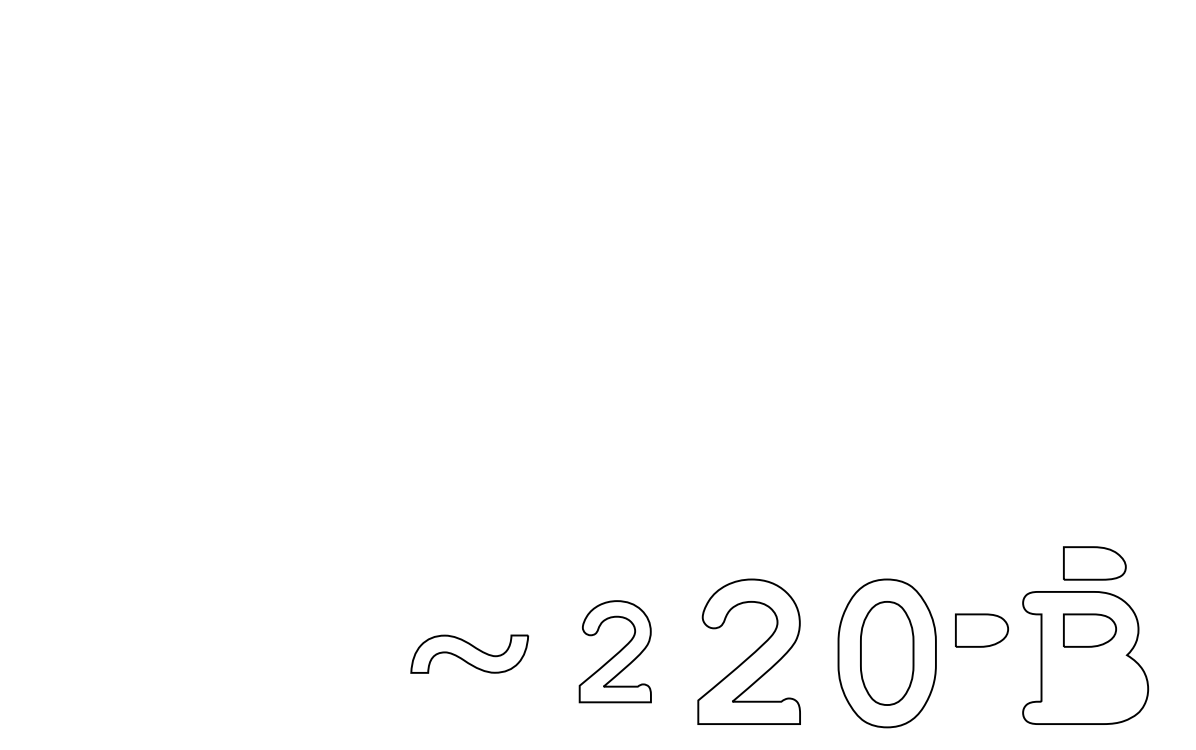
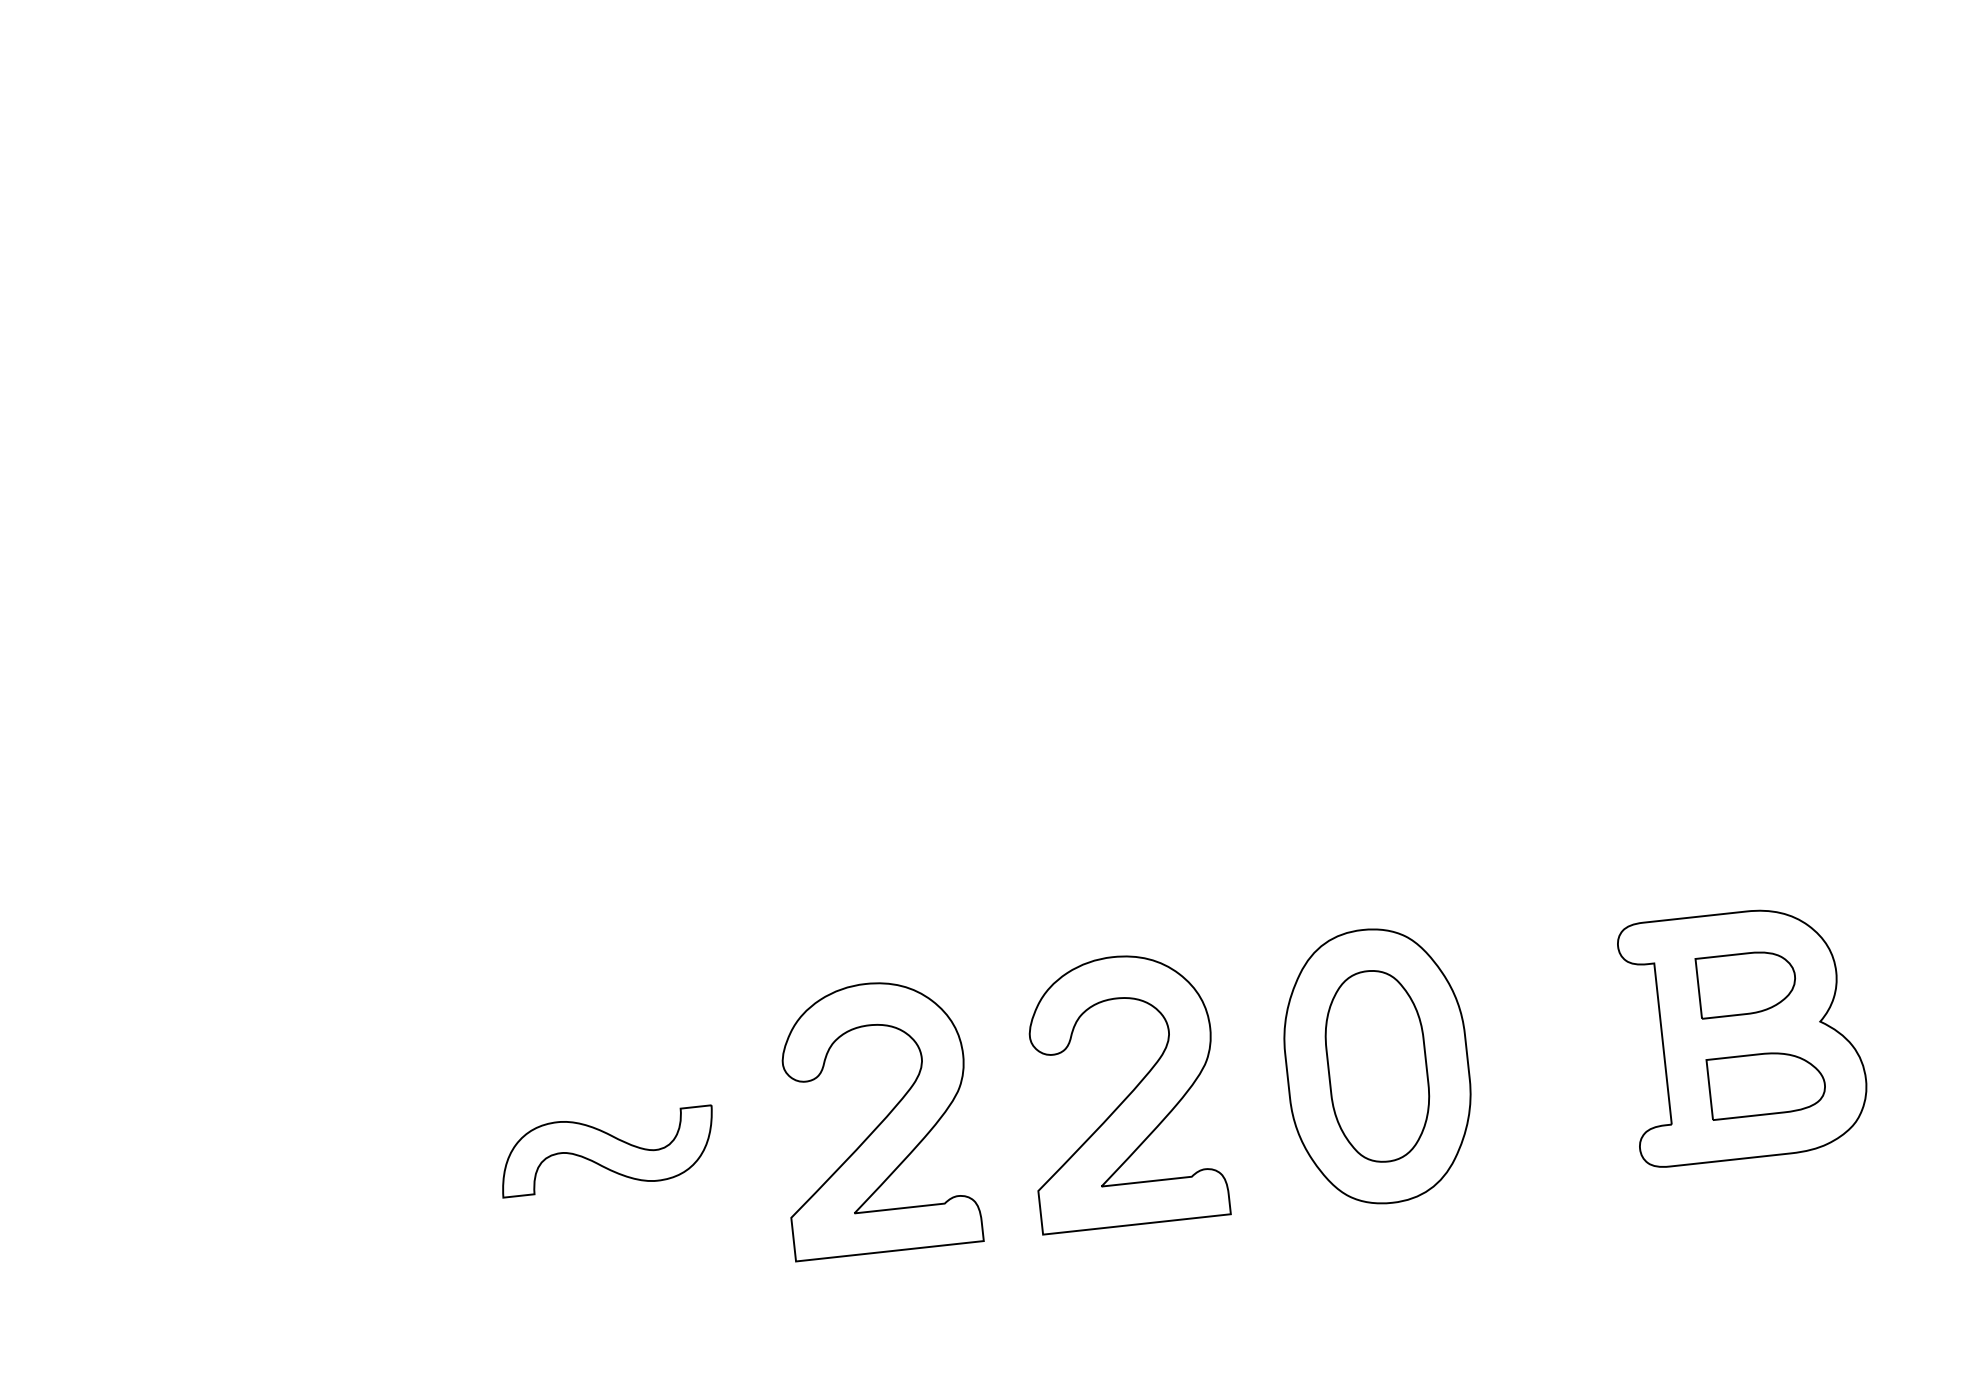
part: (1094, 563) -> (1766, 1084), moved
part: (981, 630) -> (1546, 1005), removed
part: (615, 651) -> (875, 1117), size x1.43

